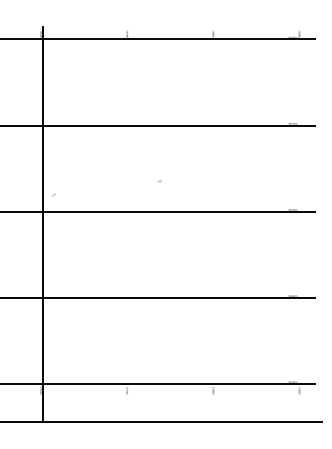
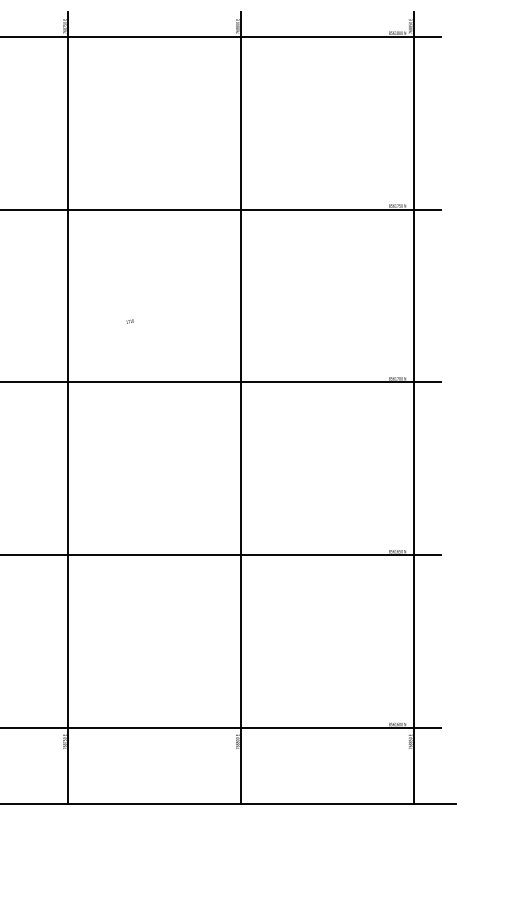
line: (128, 224) -> (67, 407), added
line: (215, 224) -> (241, 407), added
line: (301, 224) -> (414, 407), added

